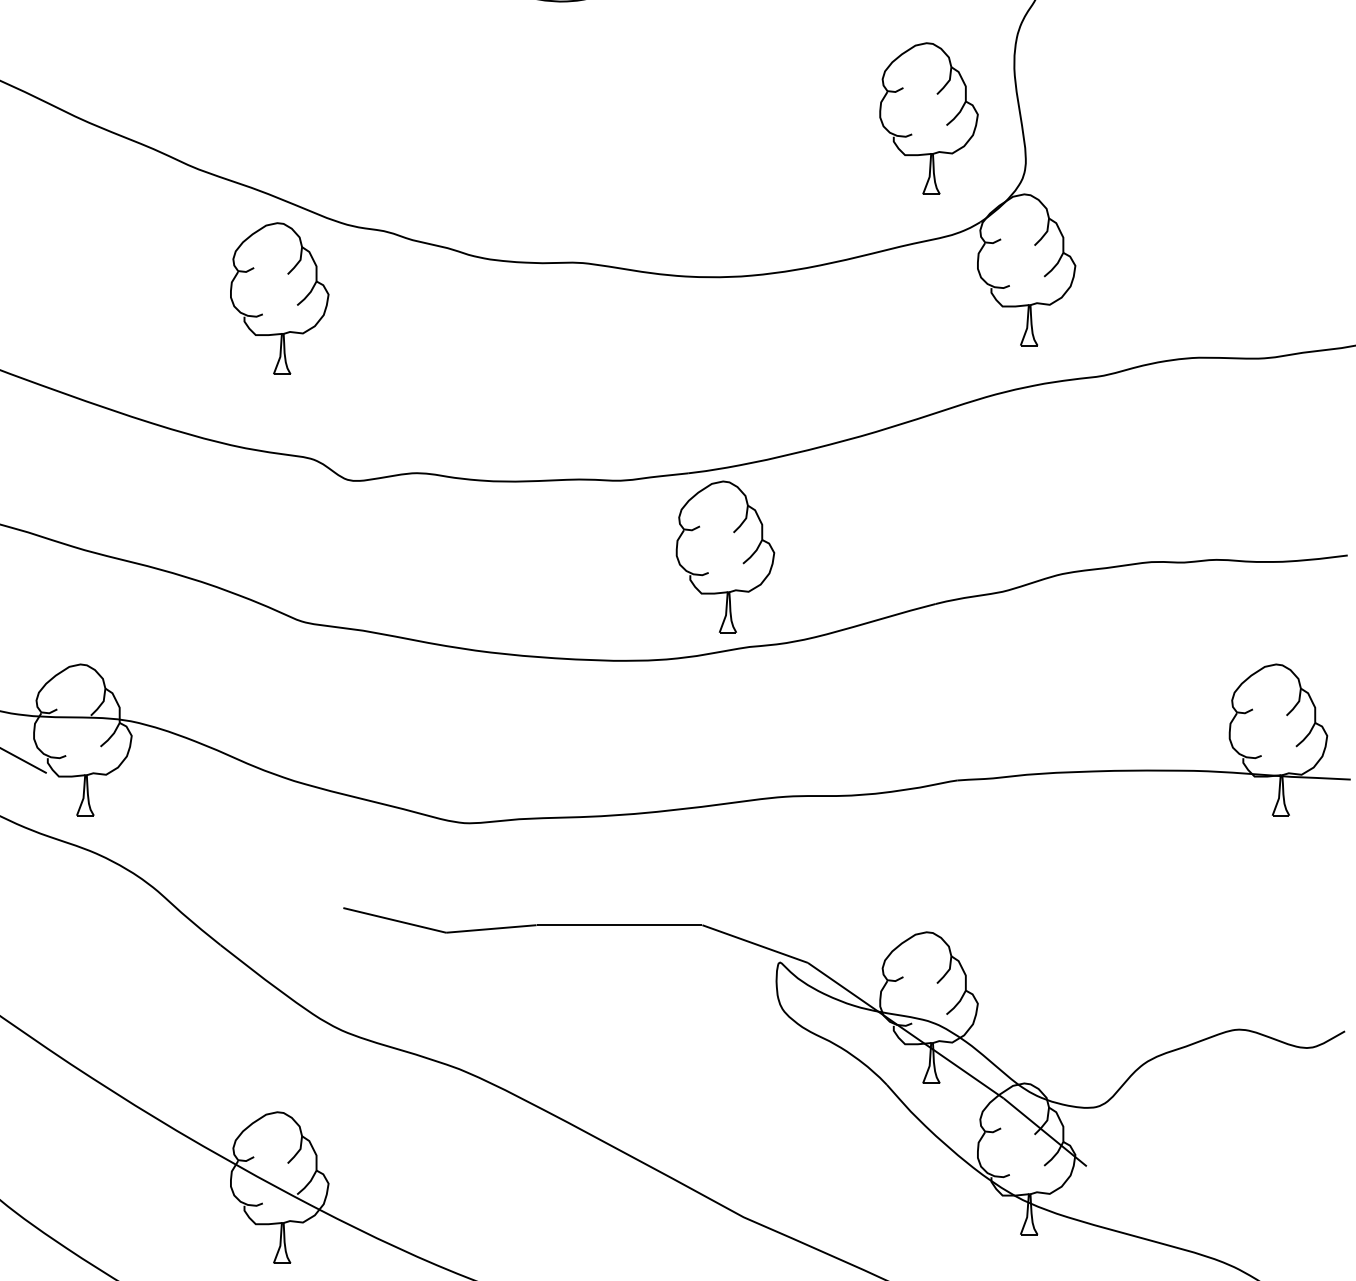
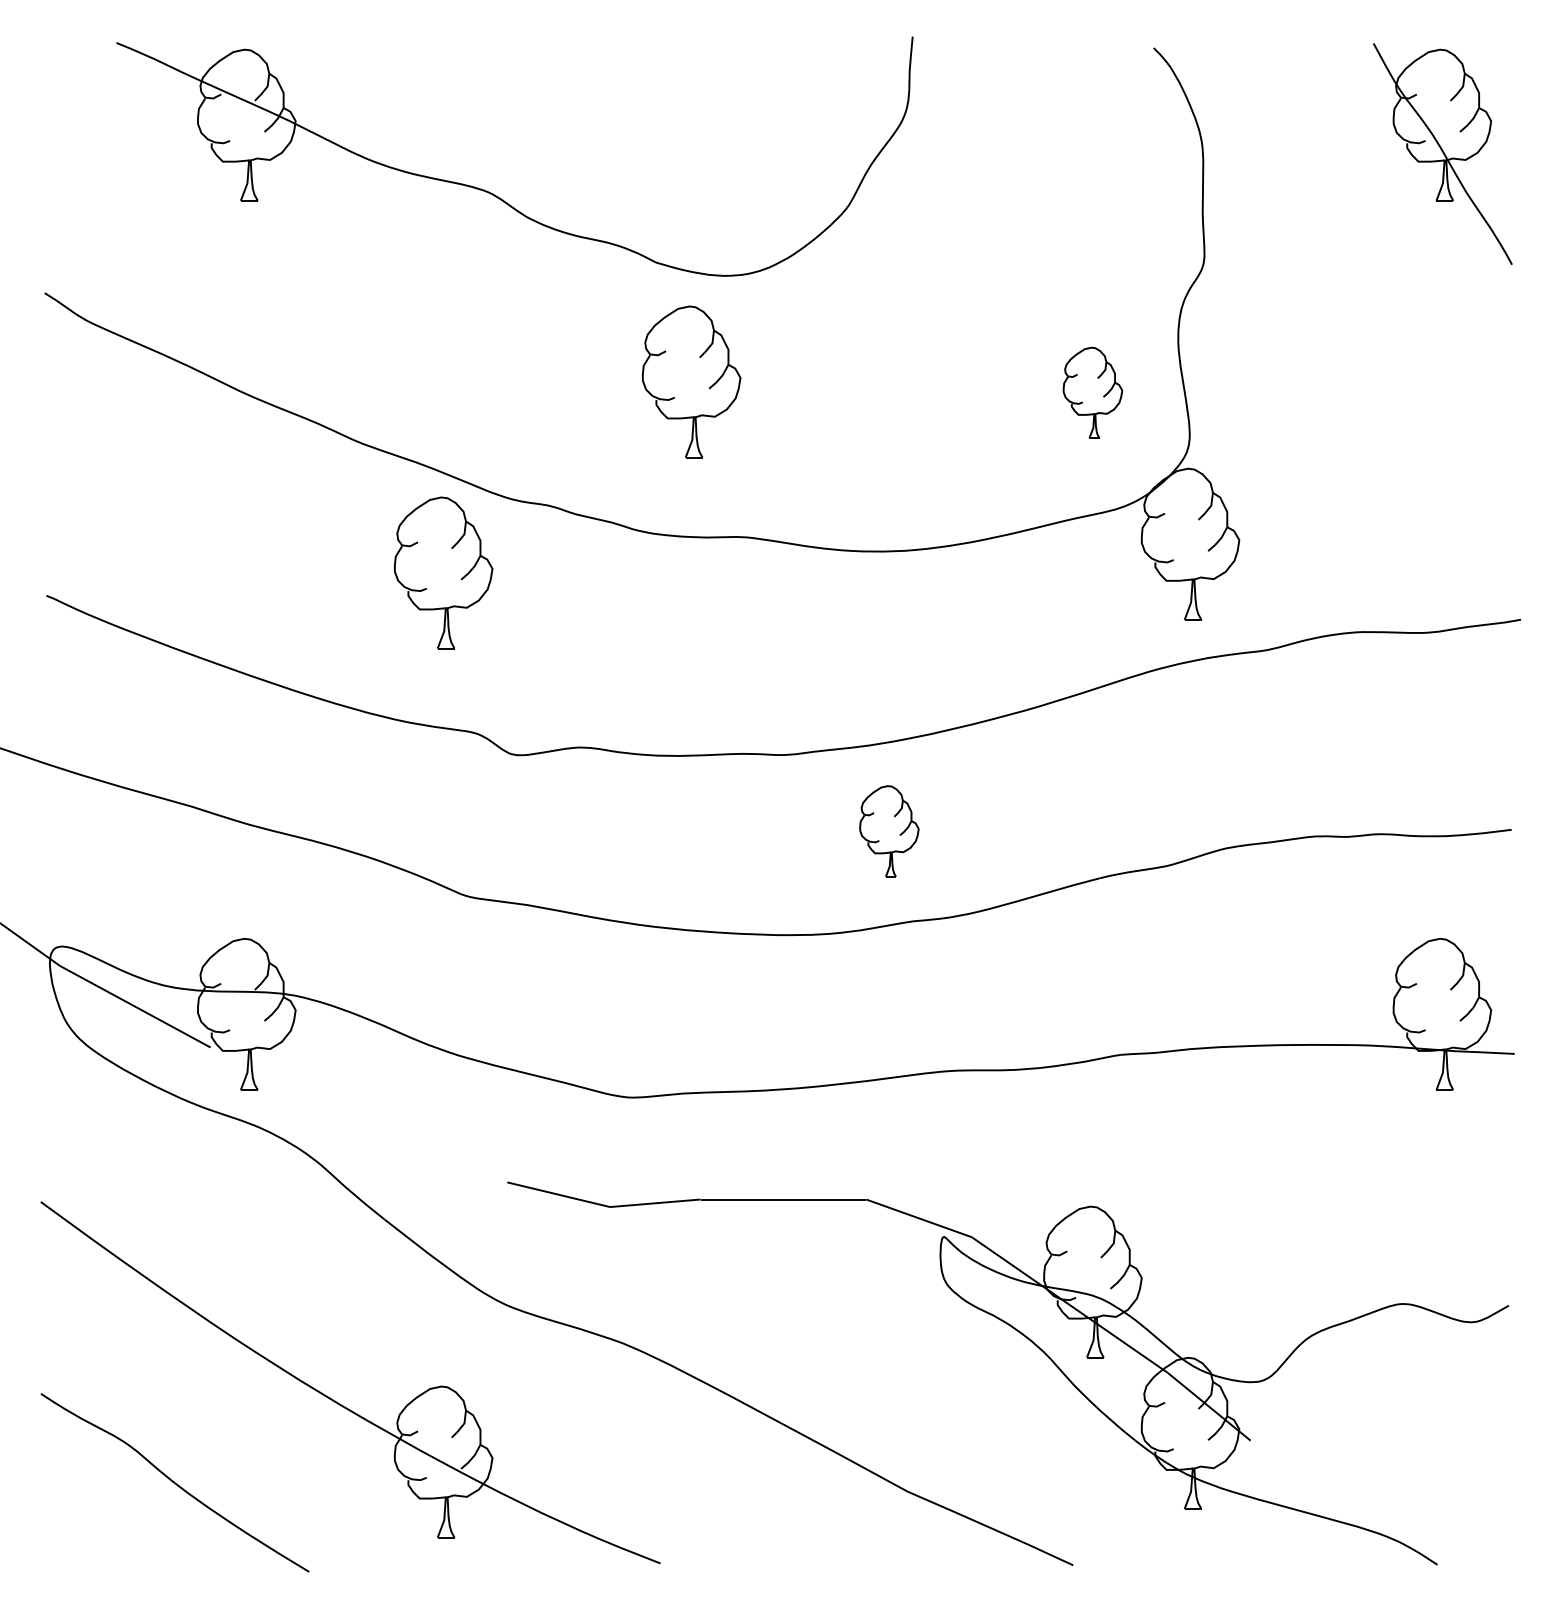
part: (527, 107) -> (691, 381), added
part: (928, 118) -> (1092, 392), size x0.6
part: (725, 557) -> (889, 831), size x0.6

